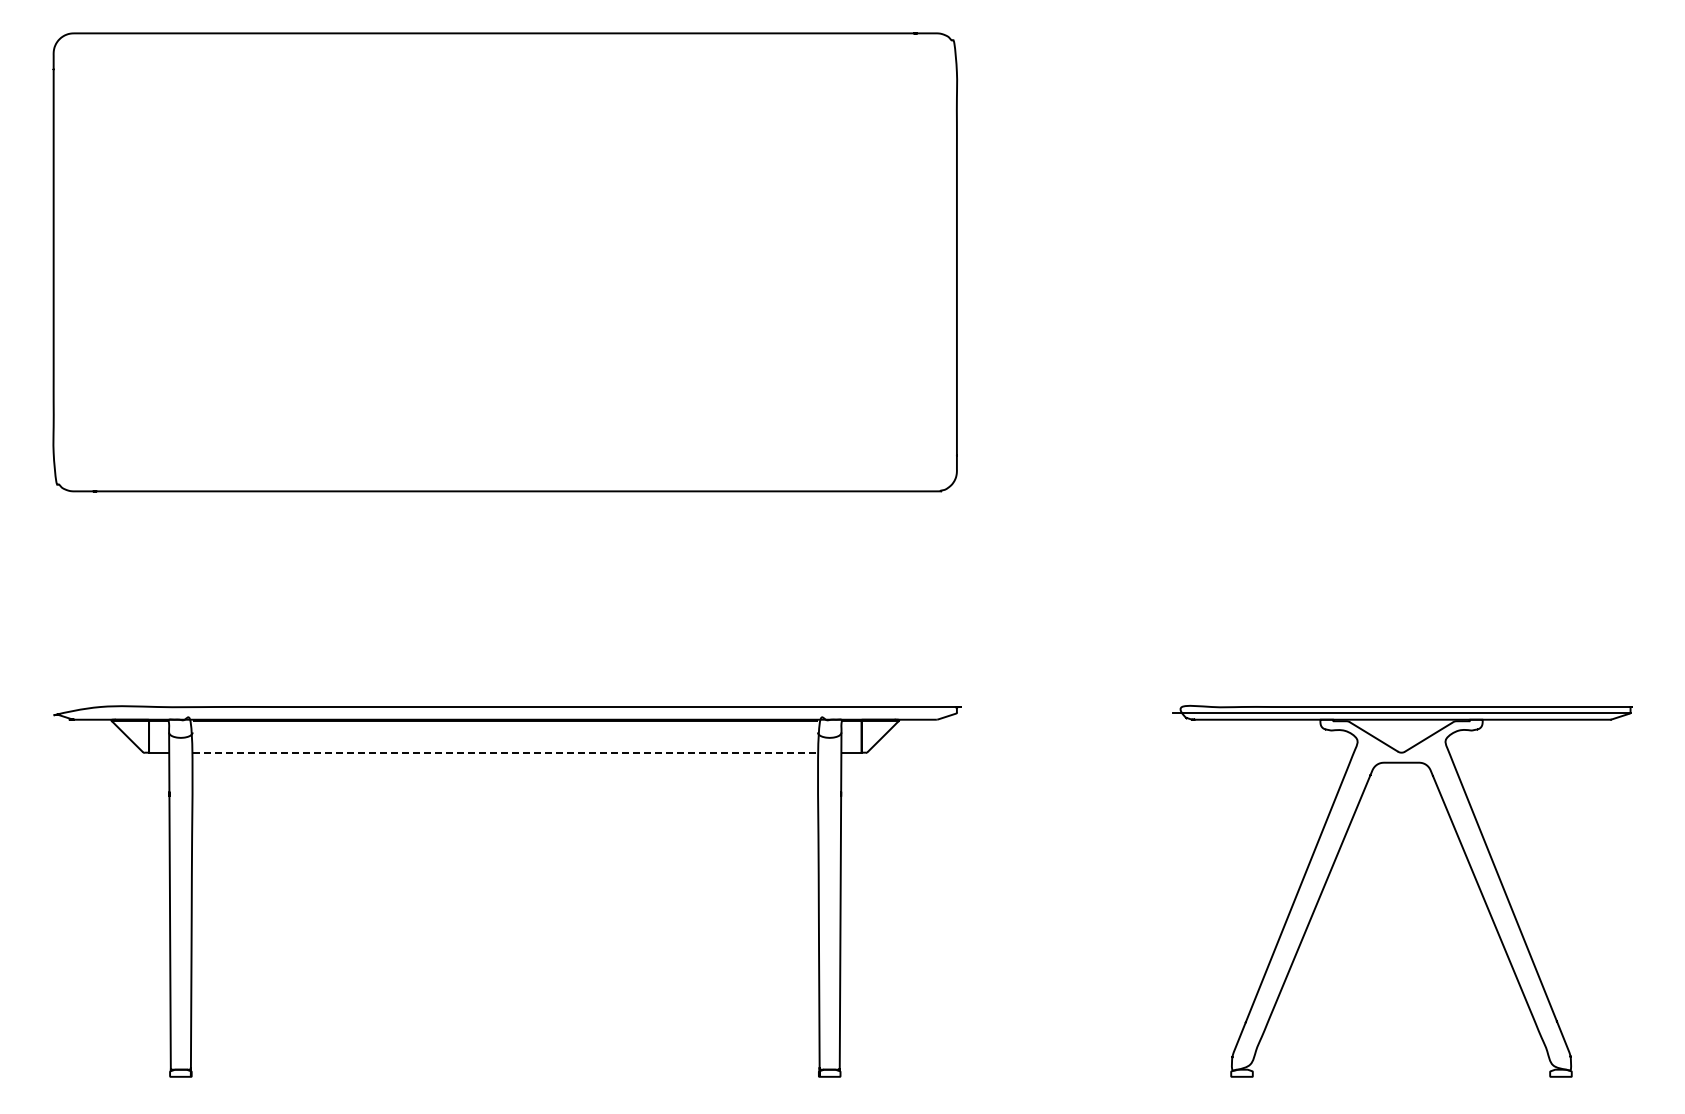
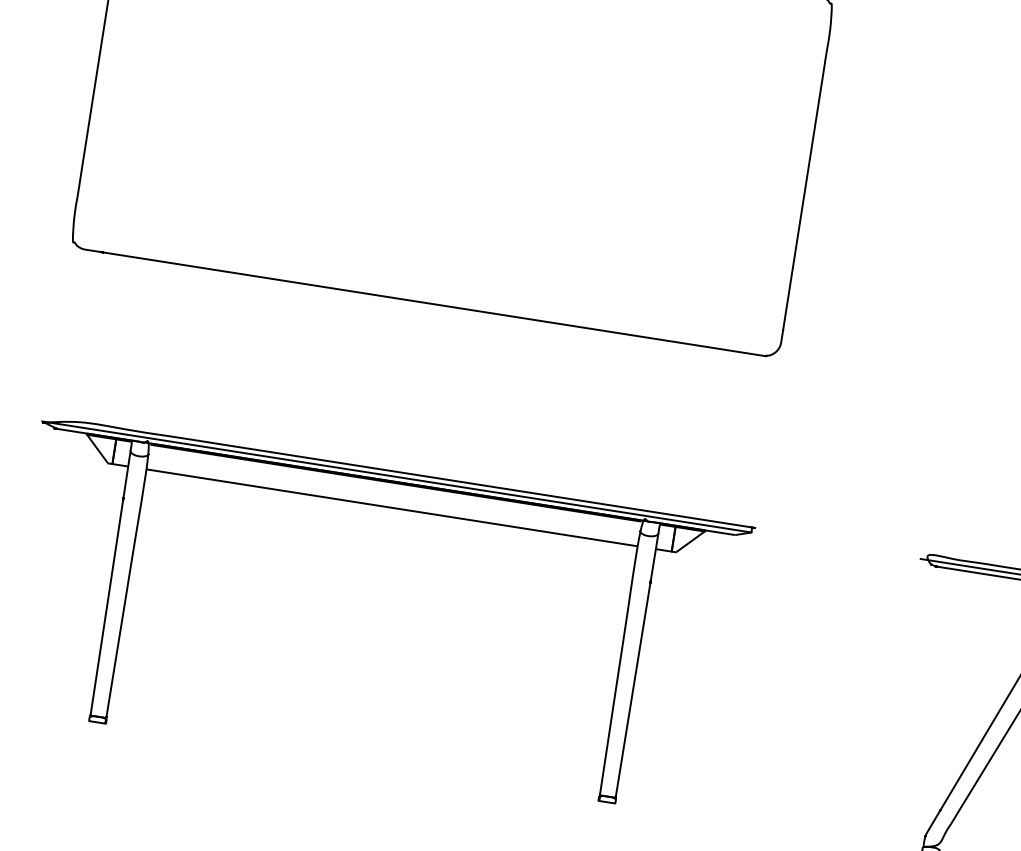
line: (504, 713) -> (396, 476), added
line: (505, 752) -> (392, 507), dashed -> solid

